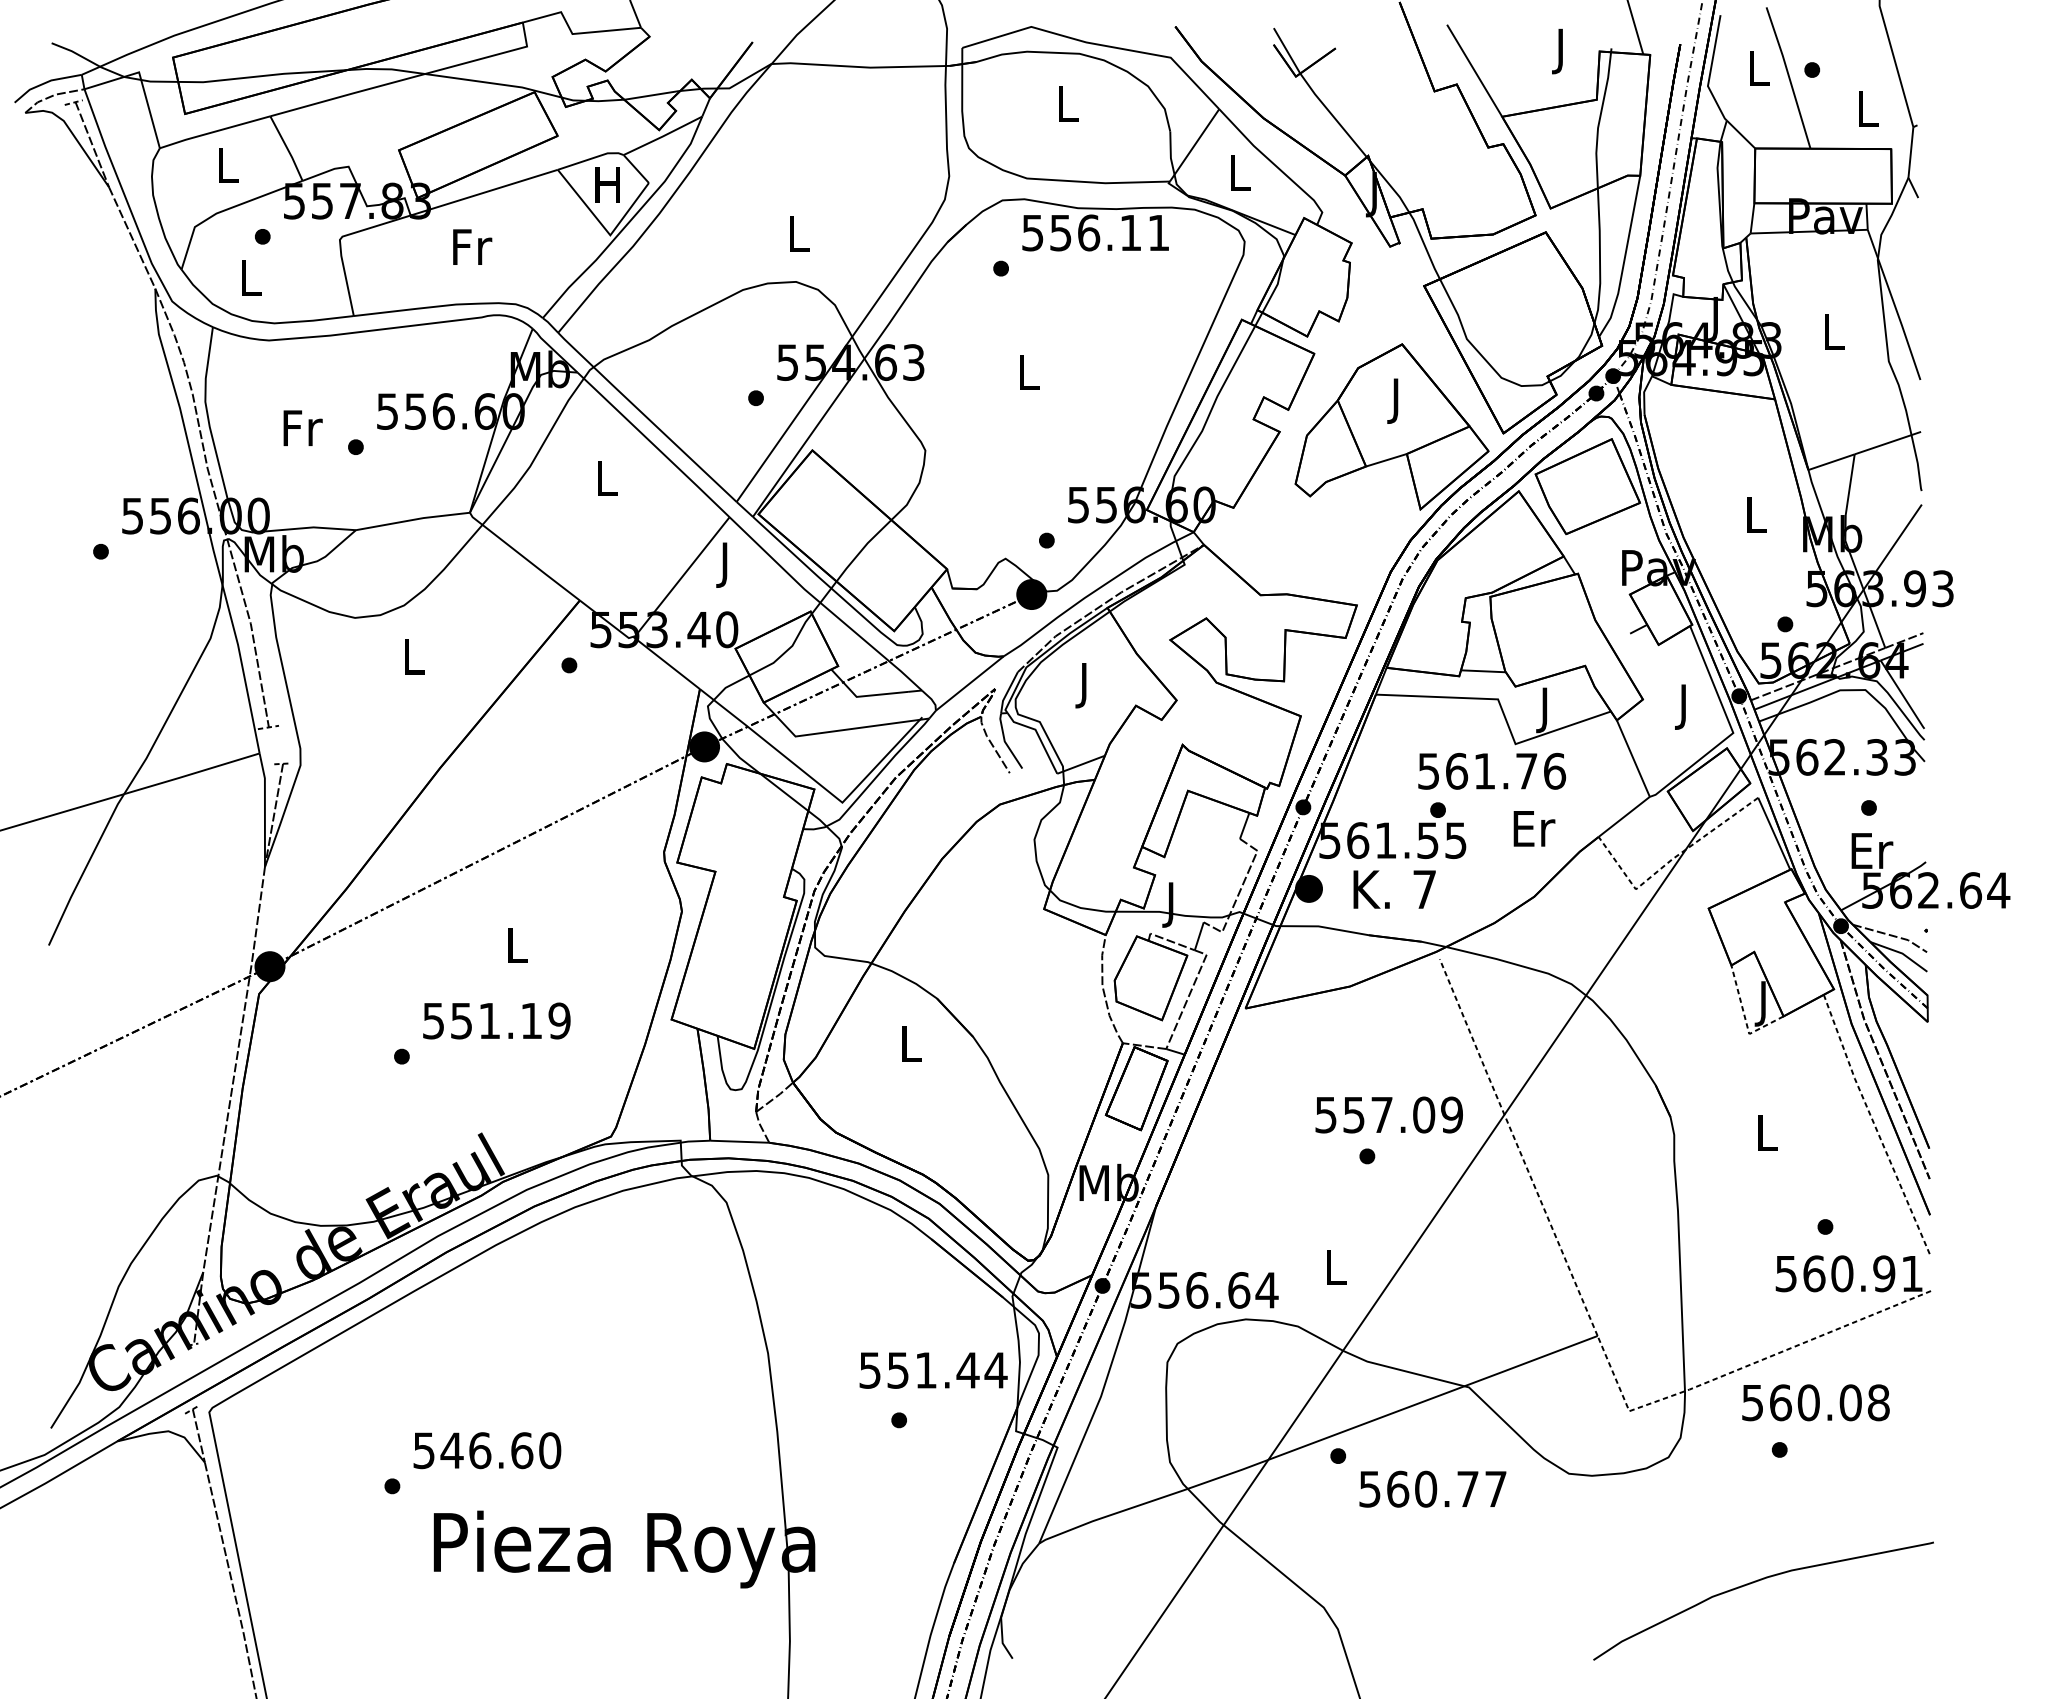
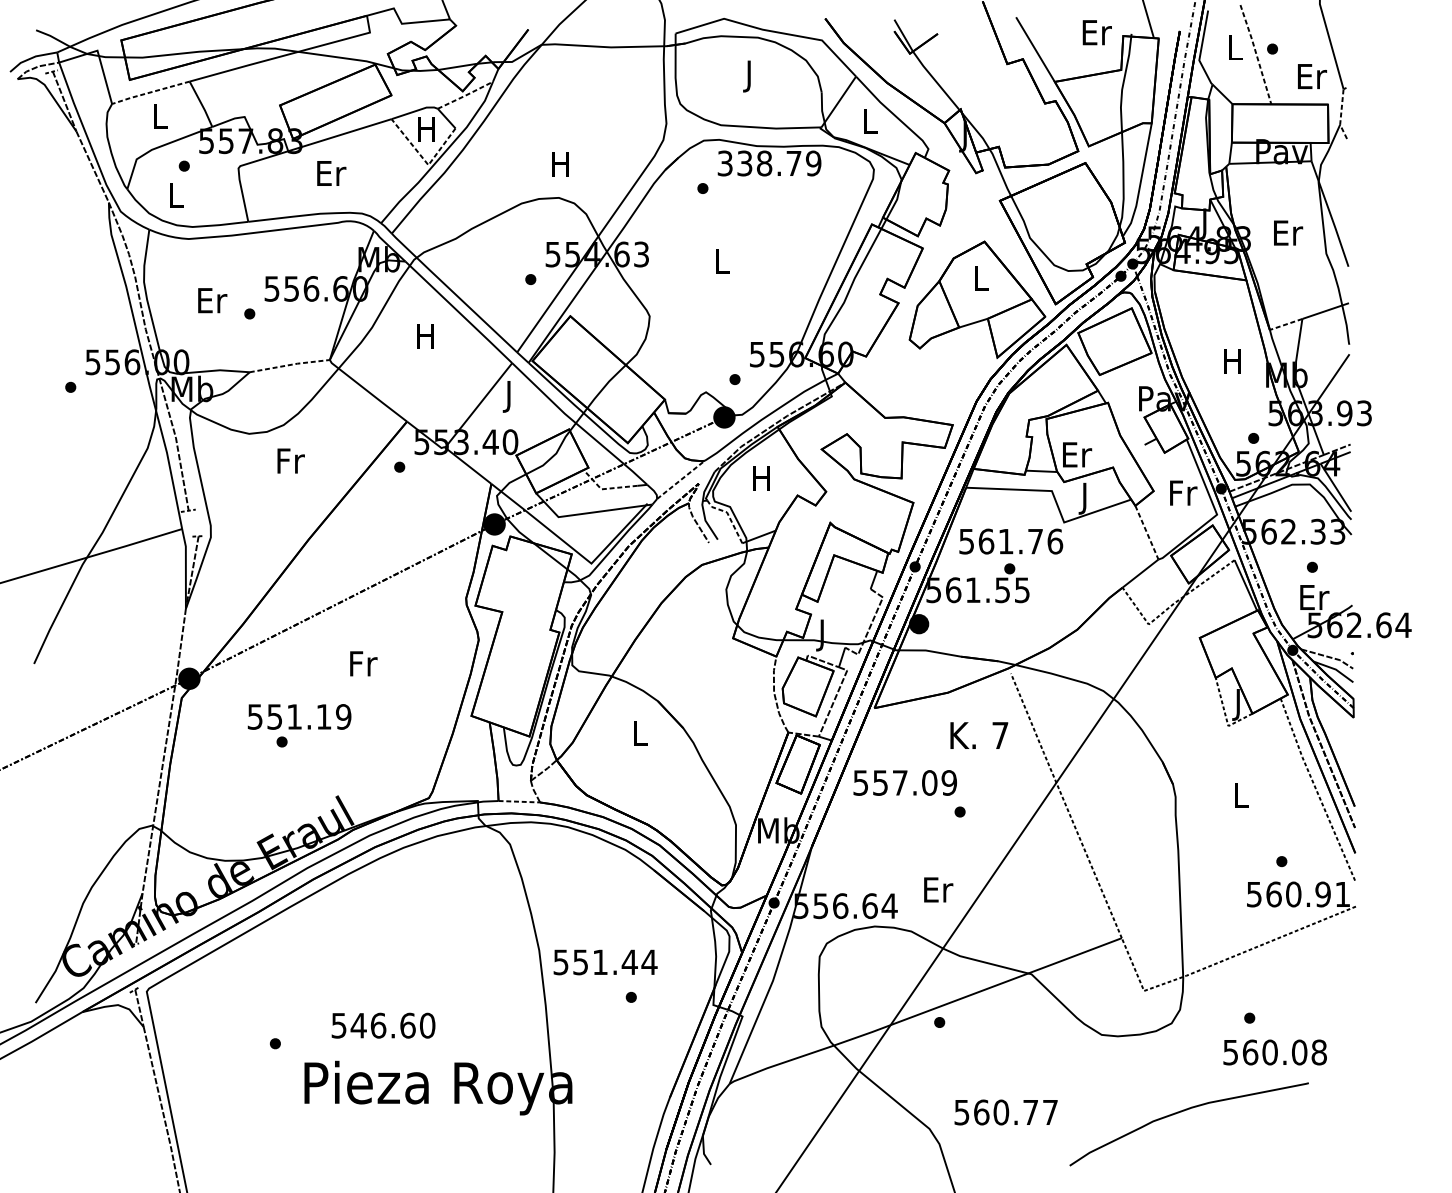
text: (1562, 51) -> (1097, 36), J -> Er
line: (1789, 77) -> (1256, 54), solid -> dashed
text: (1068, 108) -> (750, 76), L -> J
text: (1868, 108) -> (1312, 76), L -> Er
line: (213, 132) -> (149, 92), solid -> dashed
line: (662, 136) -> (465, 95), solid -> dashed
line: (1909, 163) -> (1340, 114), solid -> dashed
line: (604, 228) -> (424, 160), solid -> dashed
text: (1096, 232) -> (769, 163), 556.11 -> 338.79
text: (797, 233) -> (559, 163), L -> H
text: (472, 246) -> (331, 173), Fr -> Er
text: (1834, 331) -> (1288, 232), L -> Er
text: (1397, 400) -> (981, 281), J -> L
text: (302, 428) -> (212, 300), Fr -> Er
line: (1831, 462) -> (1286, 324), solid -> dashed
text: (605, 478) -> (425, 335), L -> H
text: (1754, 514) -> (1232, 361), L -> H
line: (413, 519) -> (290, 364), solid -> dashed
text: (414, 656) -> (290, 460), L -> Fr
line: (970, 683) -> (681, 479), solid -> dashed
text: (1083, 685) -> (760, 481), J -> H
line: (862, 696) -> (605, 489), solid -> dashed
text: (1685, 706) -> (1183, 496), J -> Fr
line: (1038, 735) -> (729, 516), solid -> dashed
line: (1633, 758) -> (1147, 532), solid -> dashed
text: (1492, 770) -> (1011, 541), moved
text: (1534, 828) -> (1077, 454), moved
text: (1394, 889) -> (979, 735), moved
text: (517, 945) -> (363, 663), L -> Fr
text: (496, 1020) -> (299, 716), moved
text: (1388, 1114) -> (904, 782), moved
line: (739, 1141) -> (519, 801), solid -> dashed
text: (1336, 1267) -> (938, 890), L -> Er
text: (933, 1370) -> (605, 962), moved
text: (1815, 1402) -> (1274, 1052), moved
text: (487, 1450) -> (383, 1025), moved
text: (1432, 1488) -> (1005, 1111), moved
curve: (1756, 1582) -> (1184, 1111), moved

